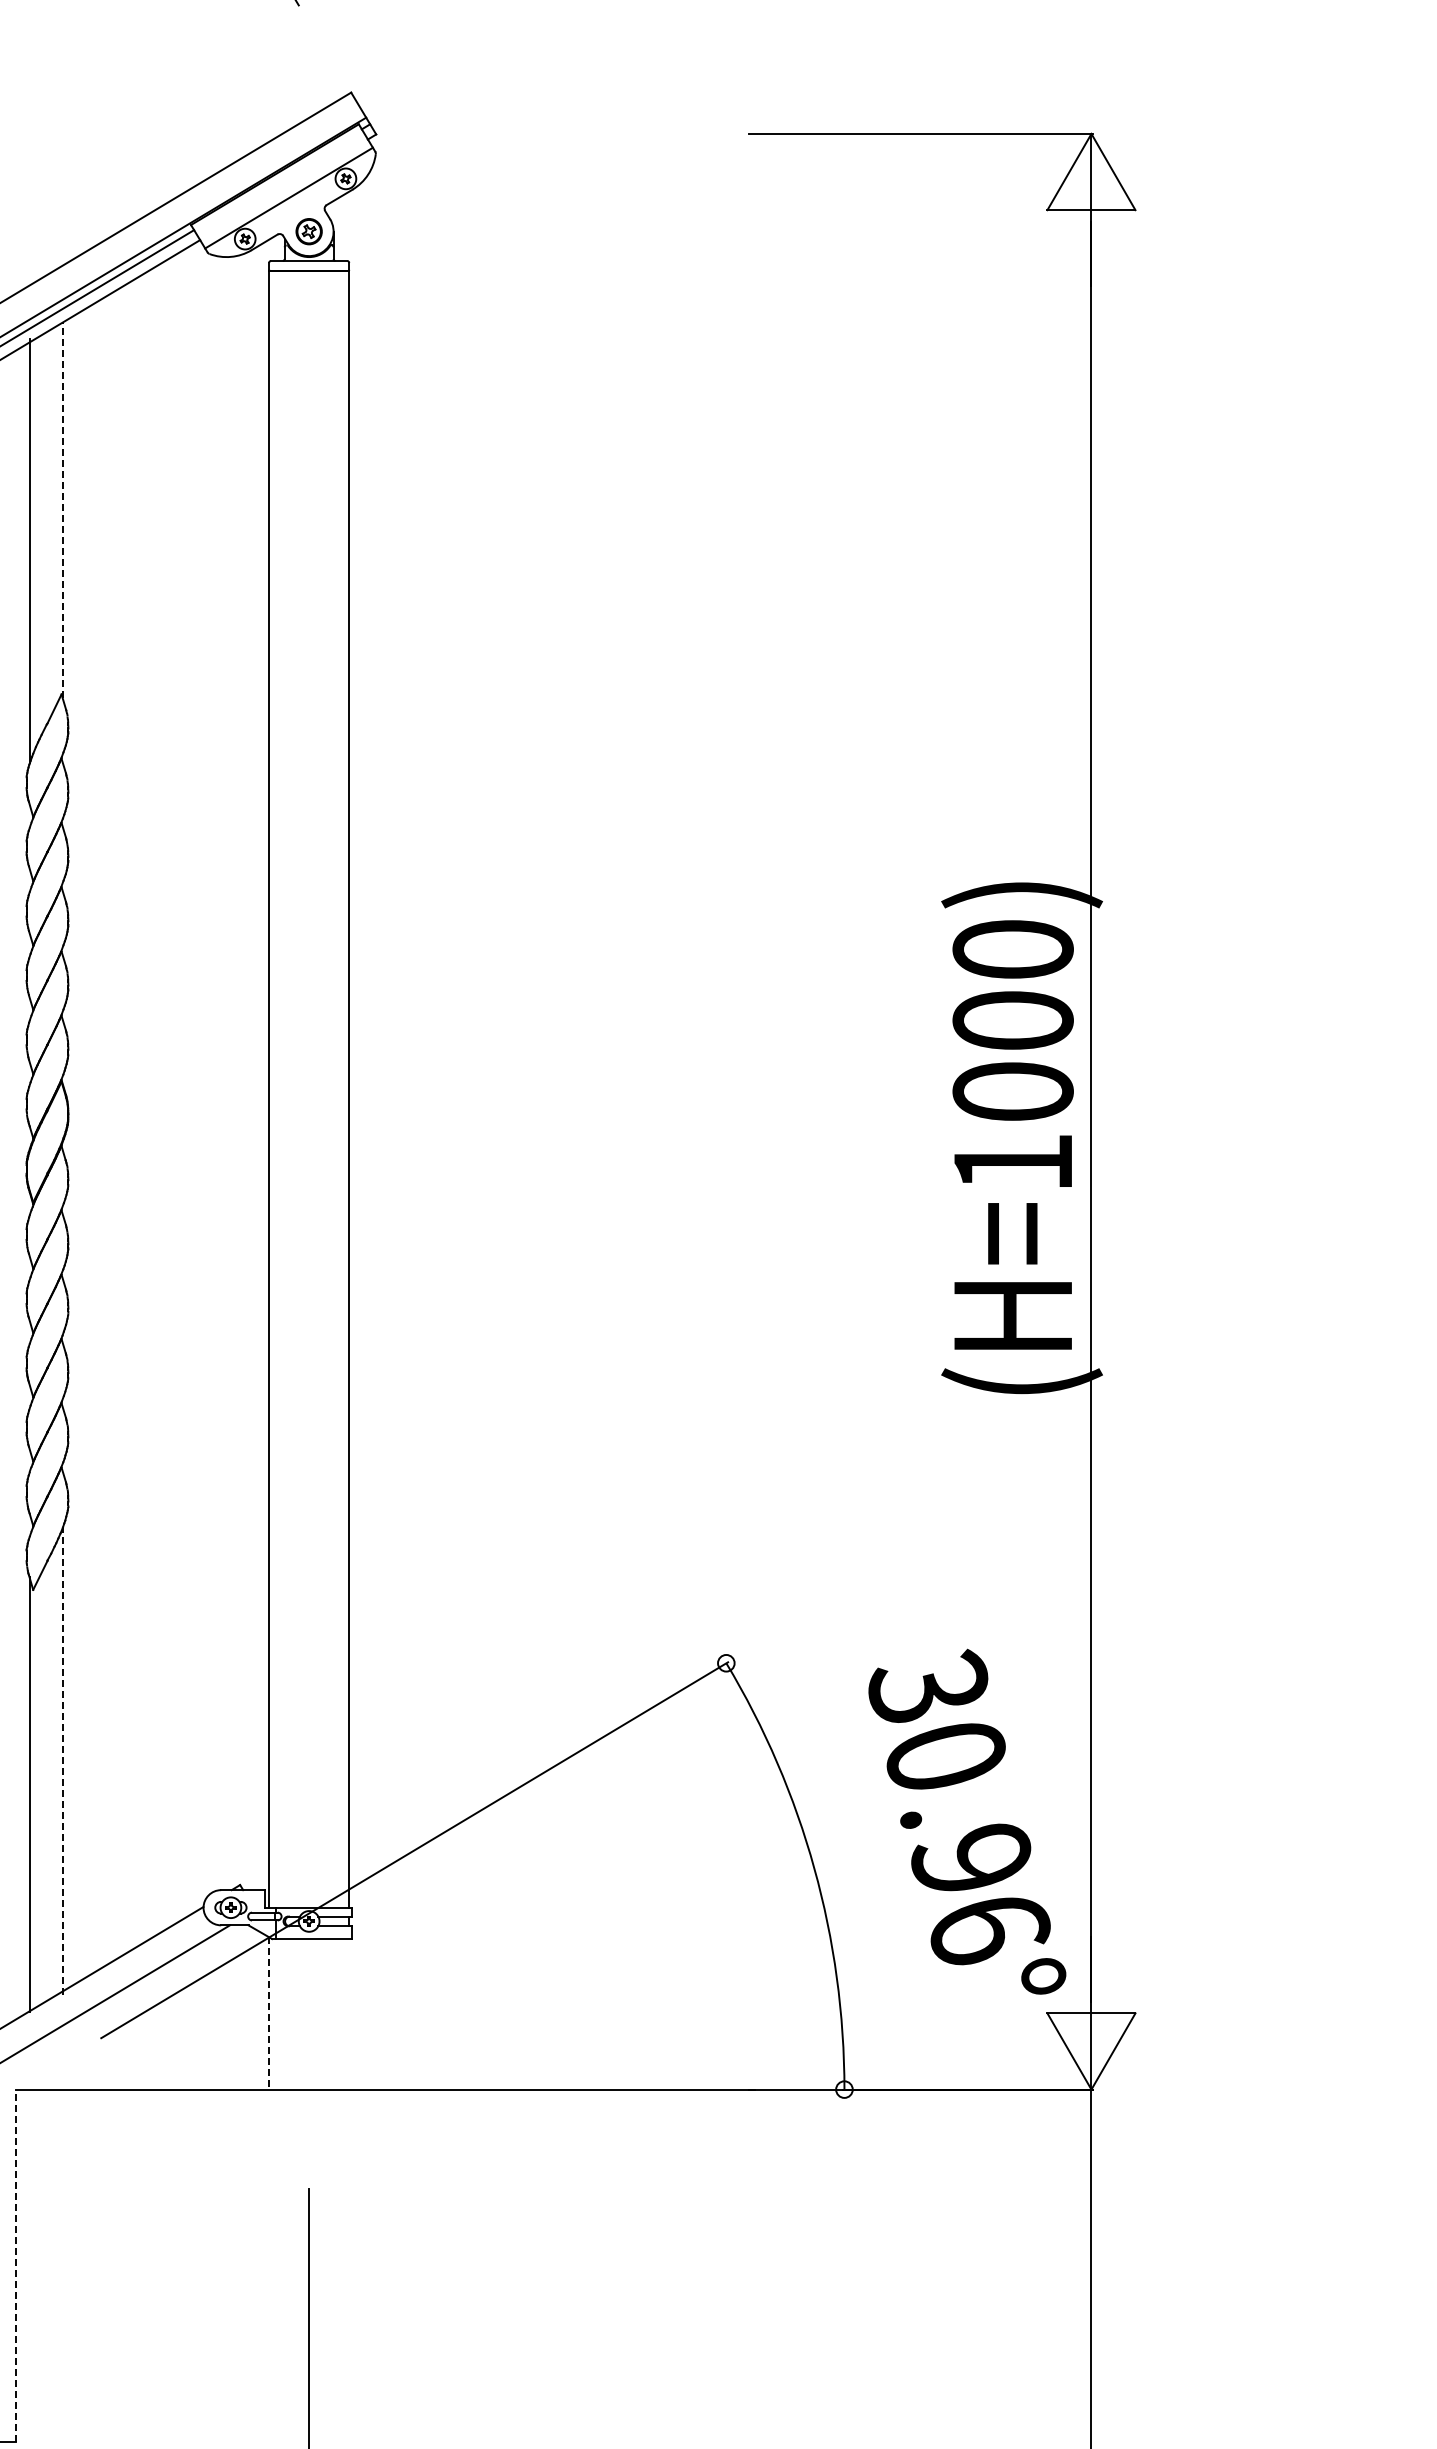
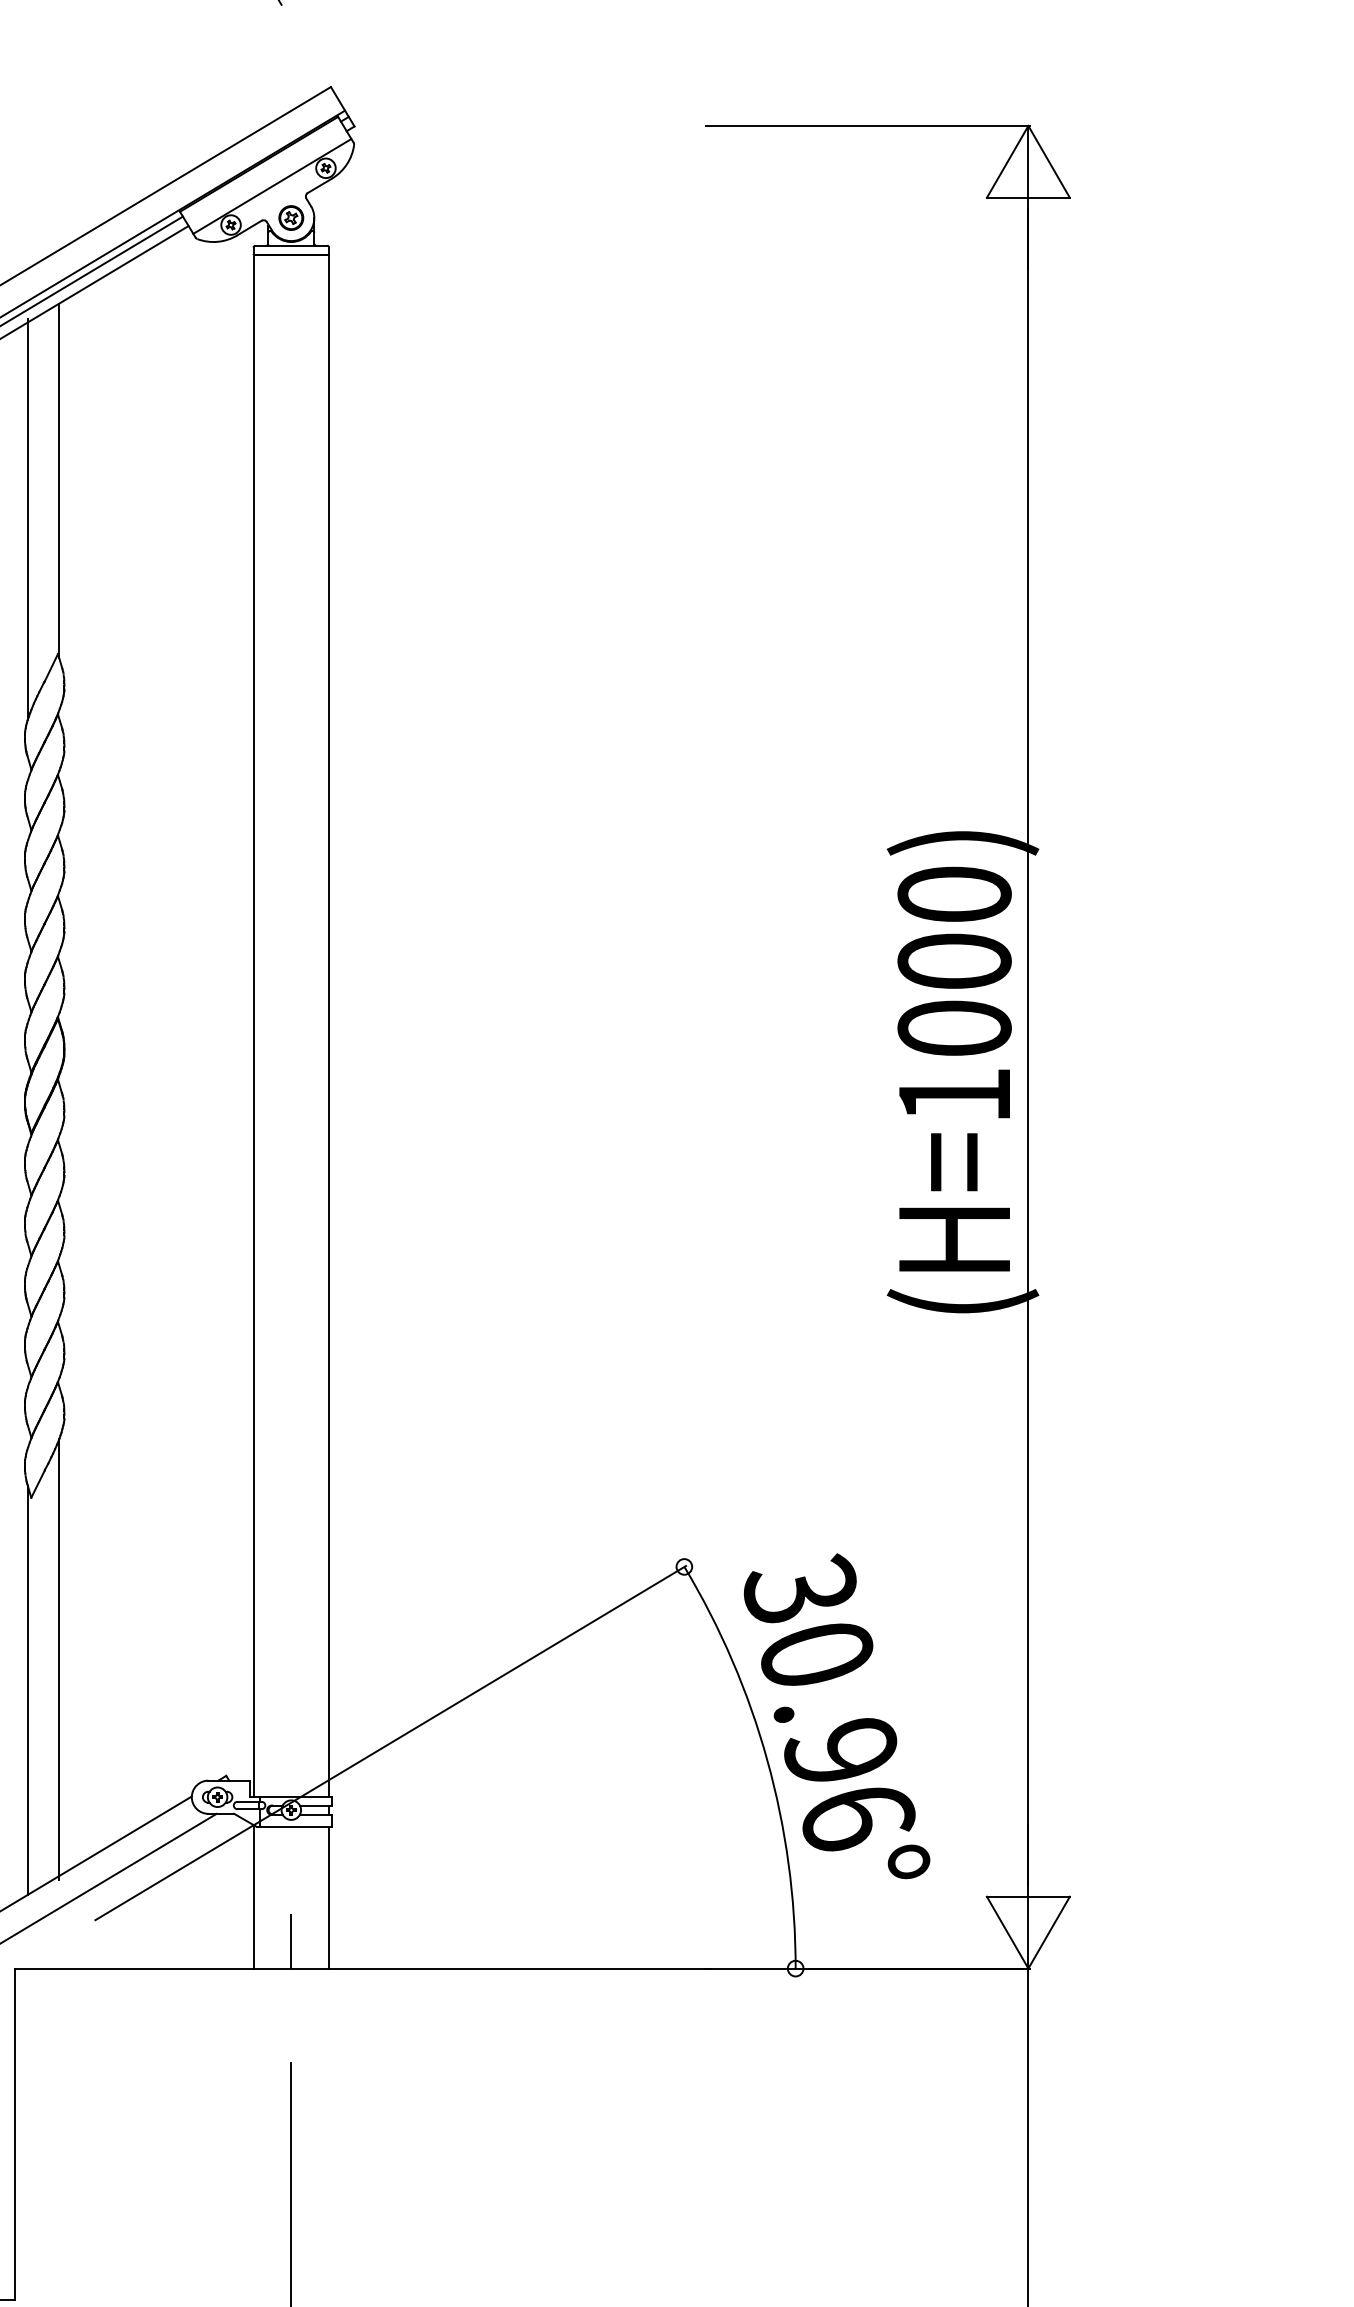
line: (62, 510) -> (58, 480), dashed -> solid
line: (62, 1761) -> (58, 1659), dashed -> solid
text: (967, 1821) -> (837, 1715), moved
line: (269, 2014) -> (253, 1897), dashed -> solid
line: (348, 2014) -> (328, 1897), added
line: (309, 2060) -> (291, 1941), added
line: (15, 2265) -> (14, 2134), dashed -> solid

